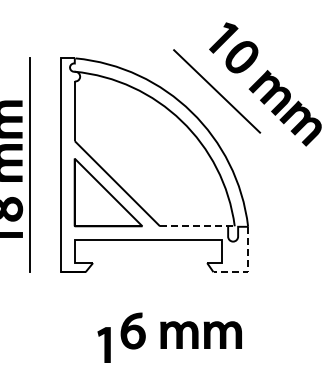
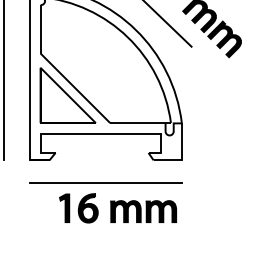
line: (197, 226) -> (140, 123), dashed -> solid
line: (248, 267) -> (182, 156), dashed -> solid
line: (154, 299) -> (105, 182), added
part: (103, 344) -> (64, 207), moved

